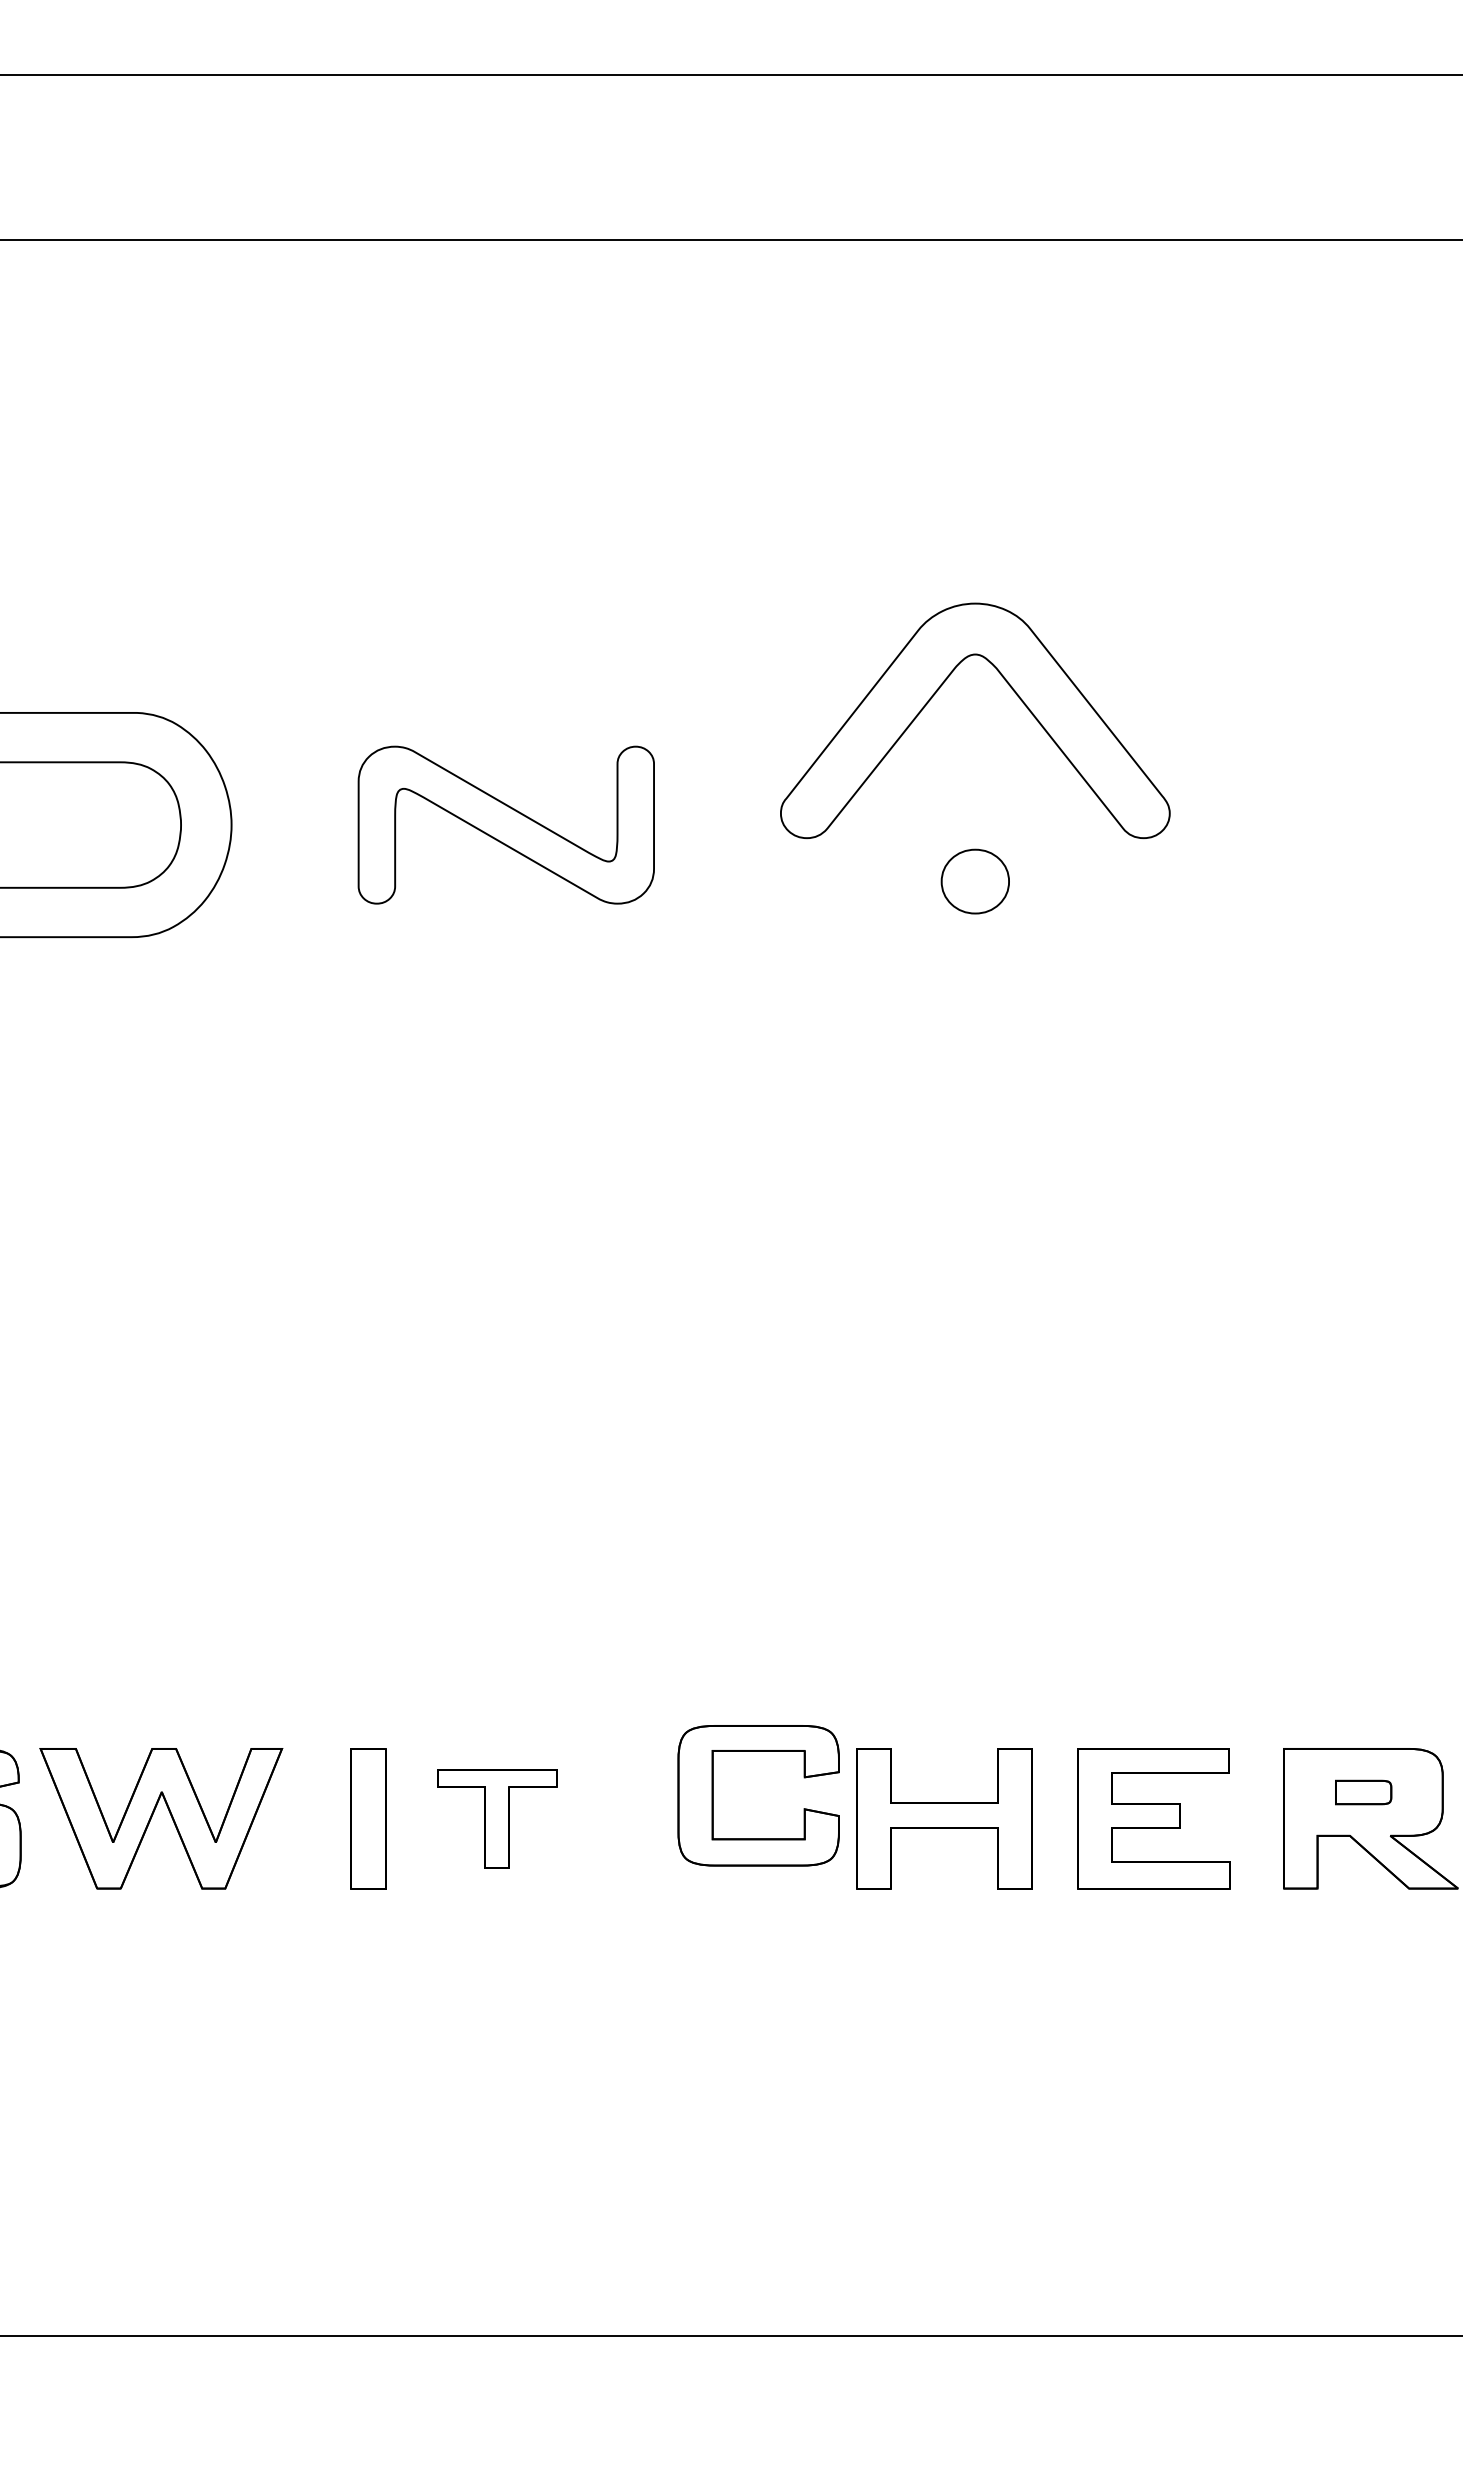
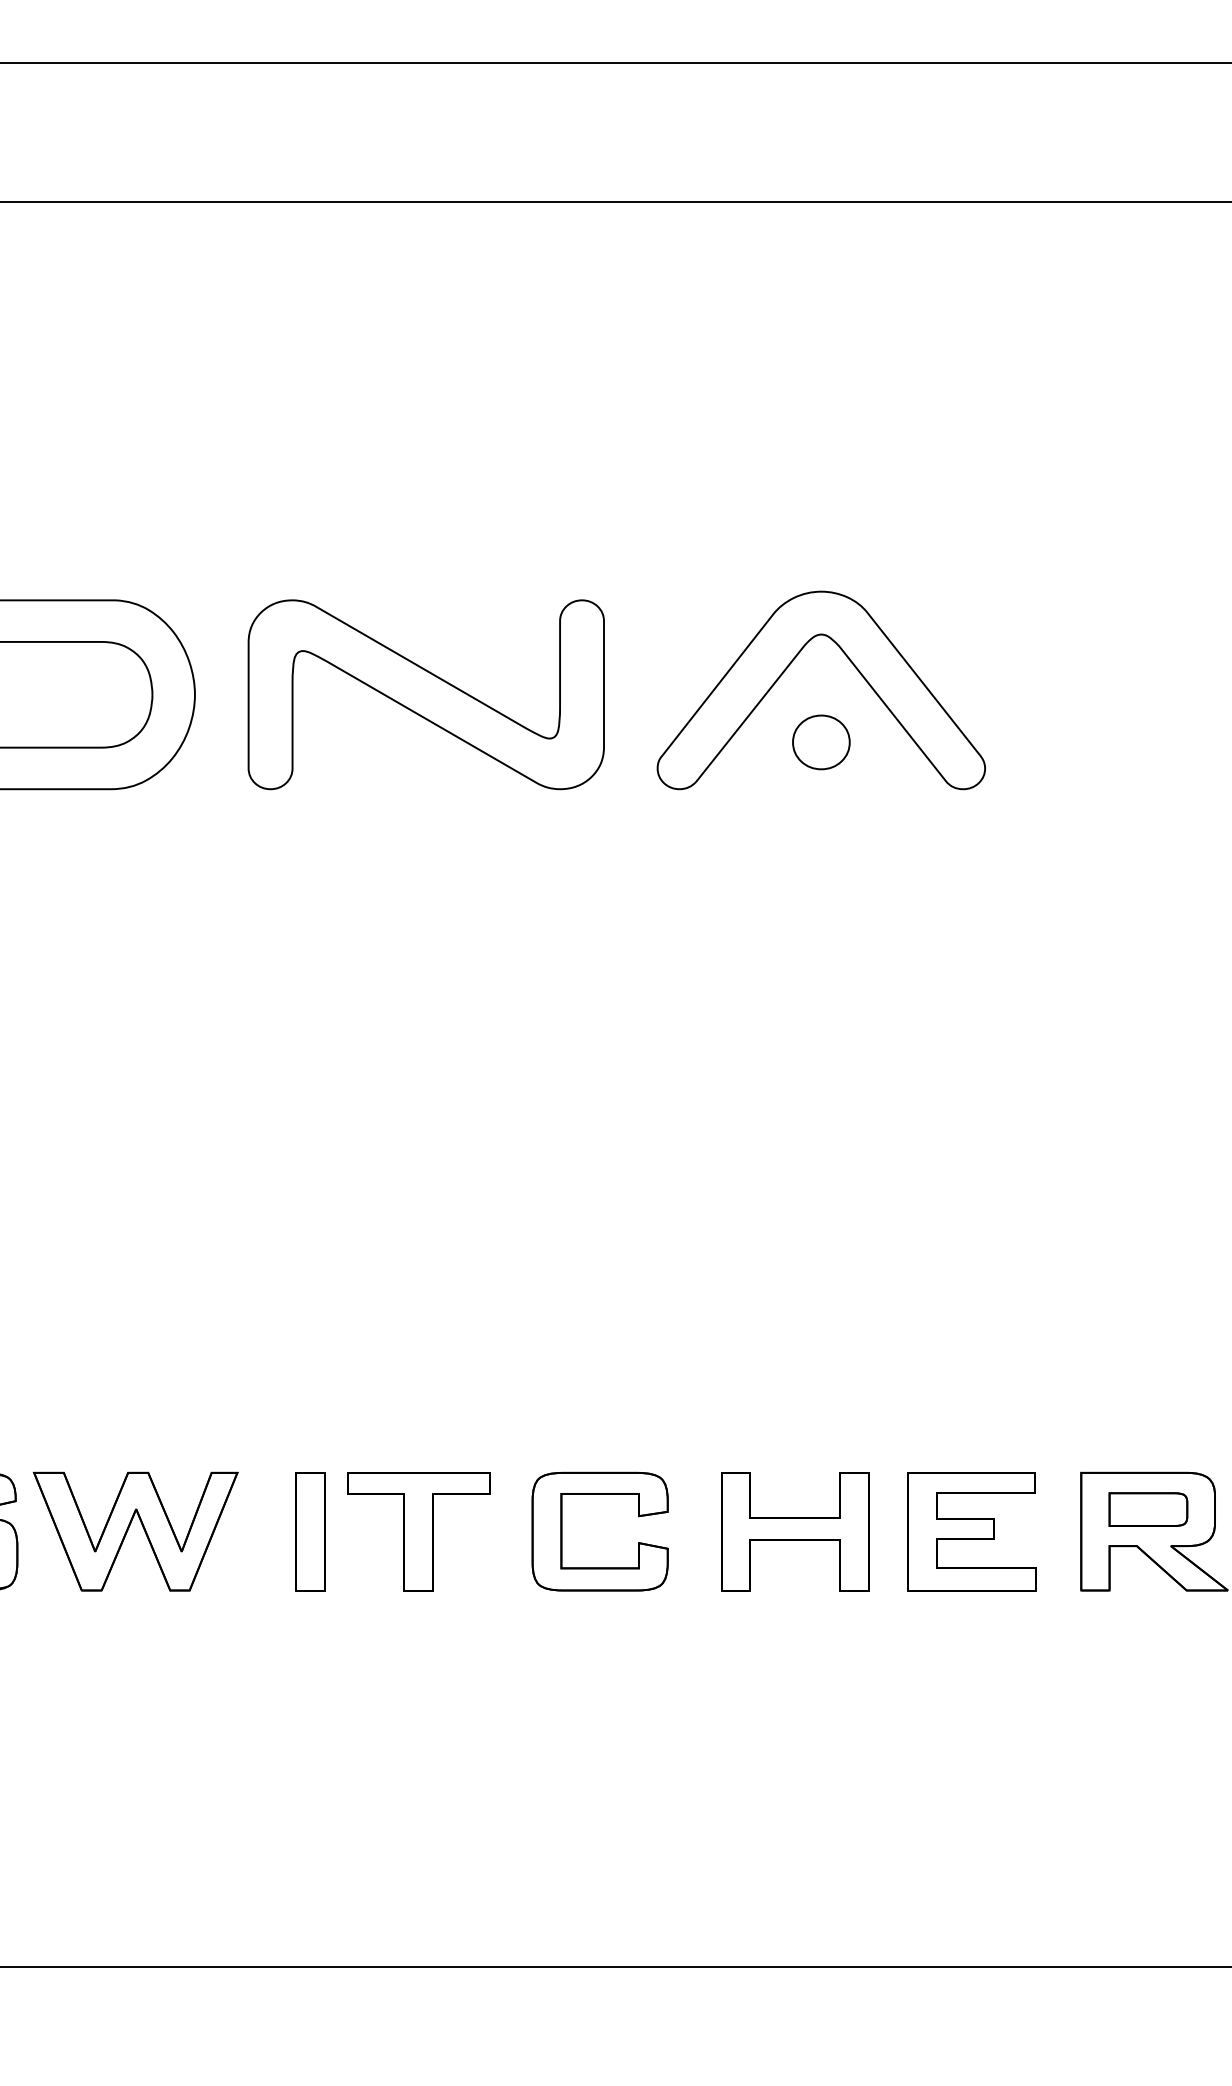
part: (936, 693) -> (788, 667), moved
part: (506, 825) -> (426, 695), size x1.43
part: (1363, 1792) -> (1148, 1509), size x1.67
part: (497, 1818) -> (418, 1531), size x1.43
part: (758, 1838) -> (599, 1567), moved

